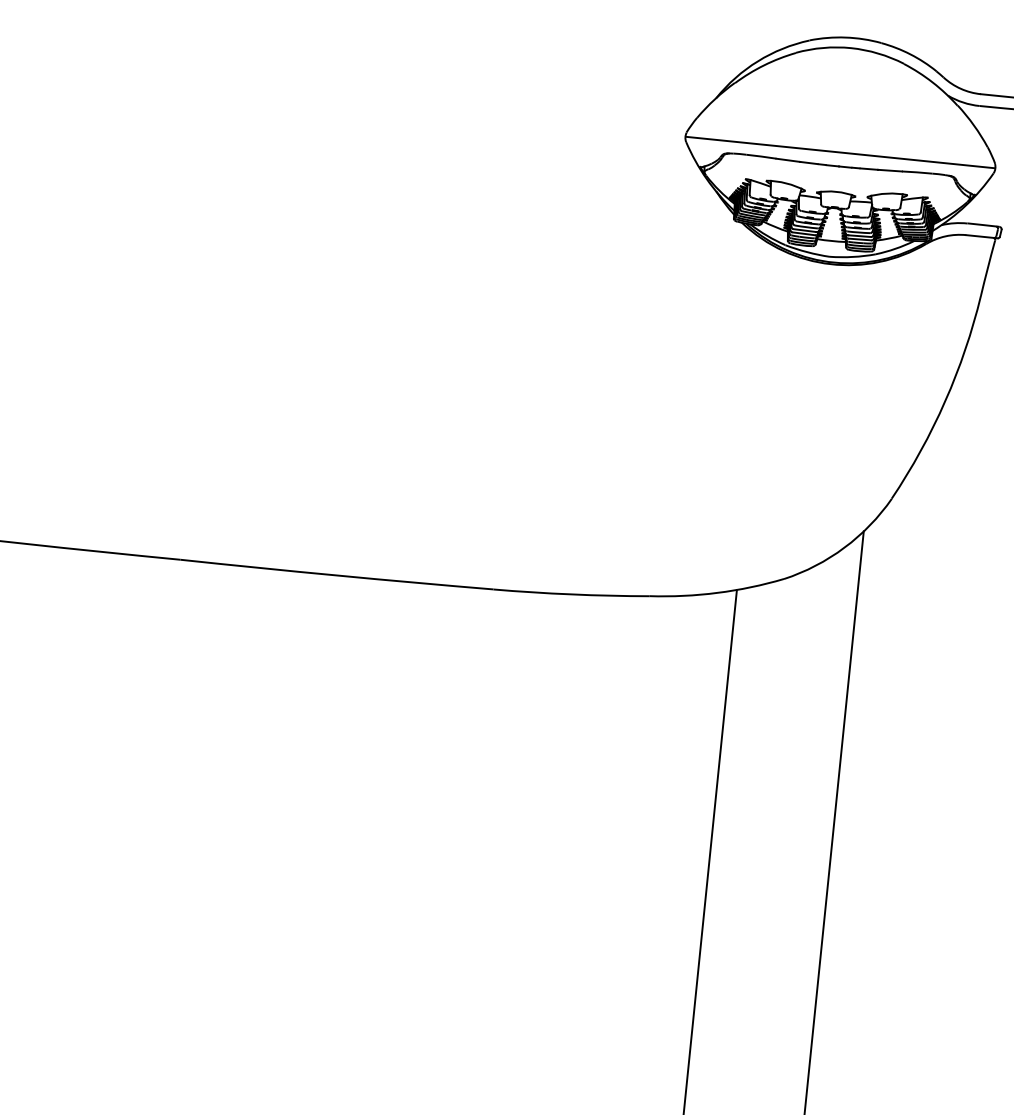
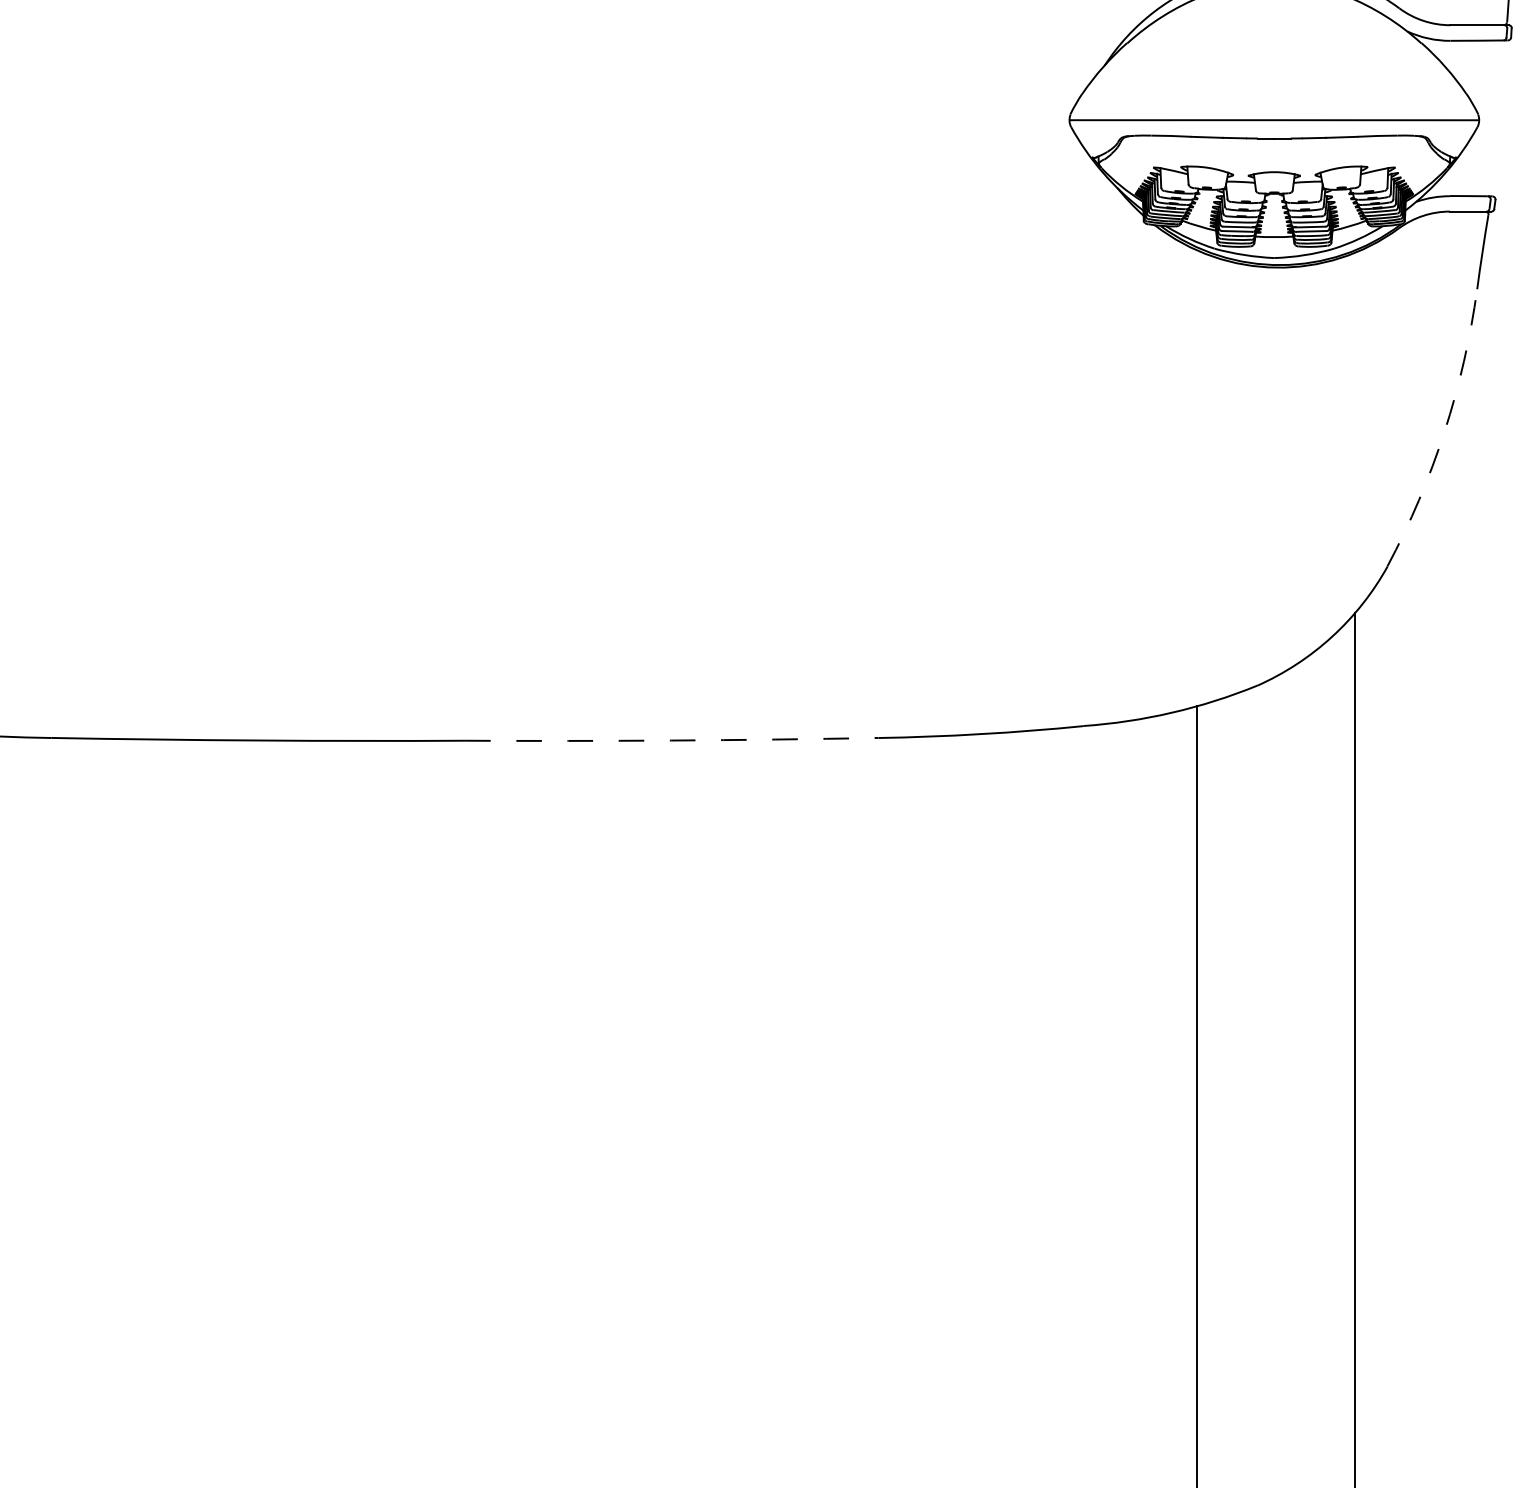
arc: (945, 401) -> (1444, 431), solid -> dashed
arc: (336, 575) -> (671, 740), solid -> dashed

